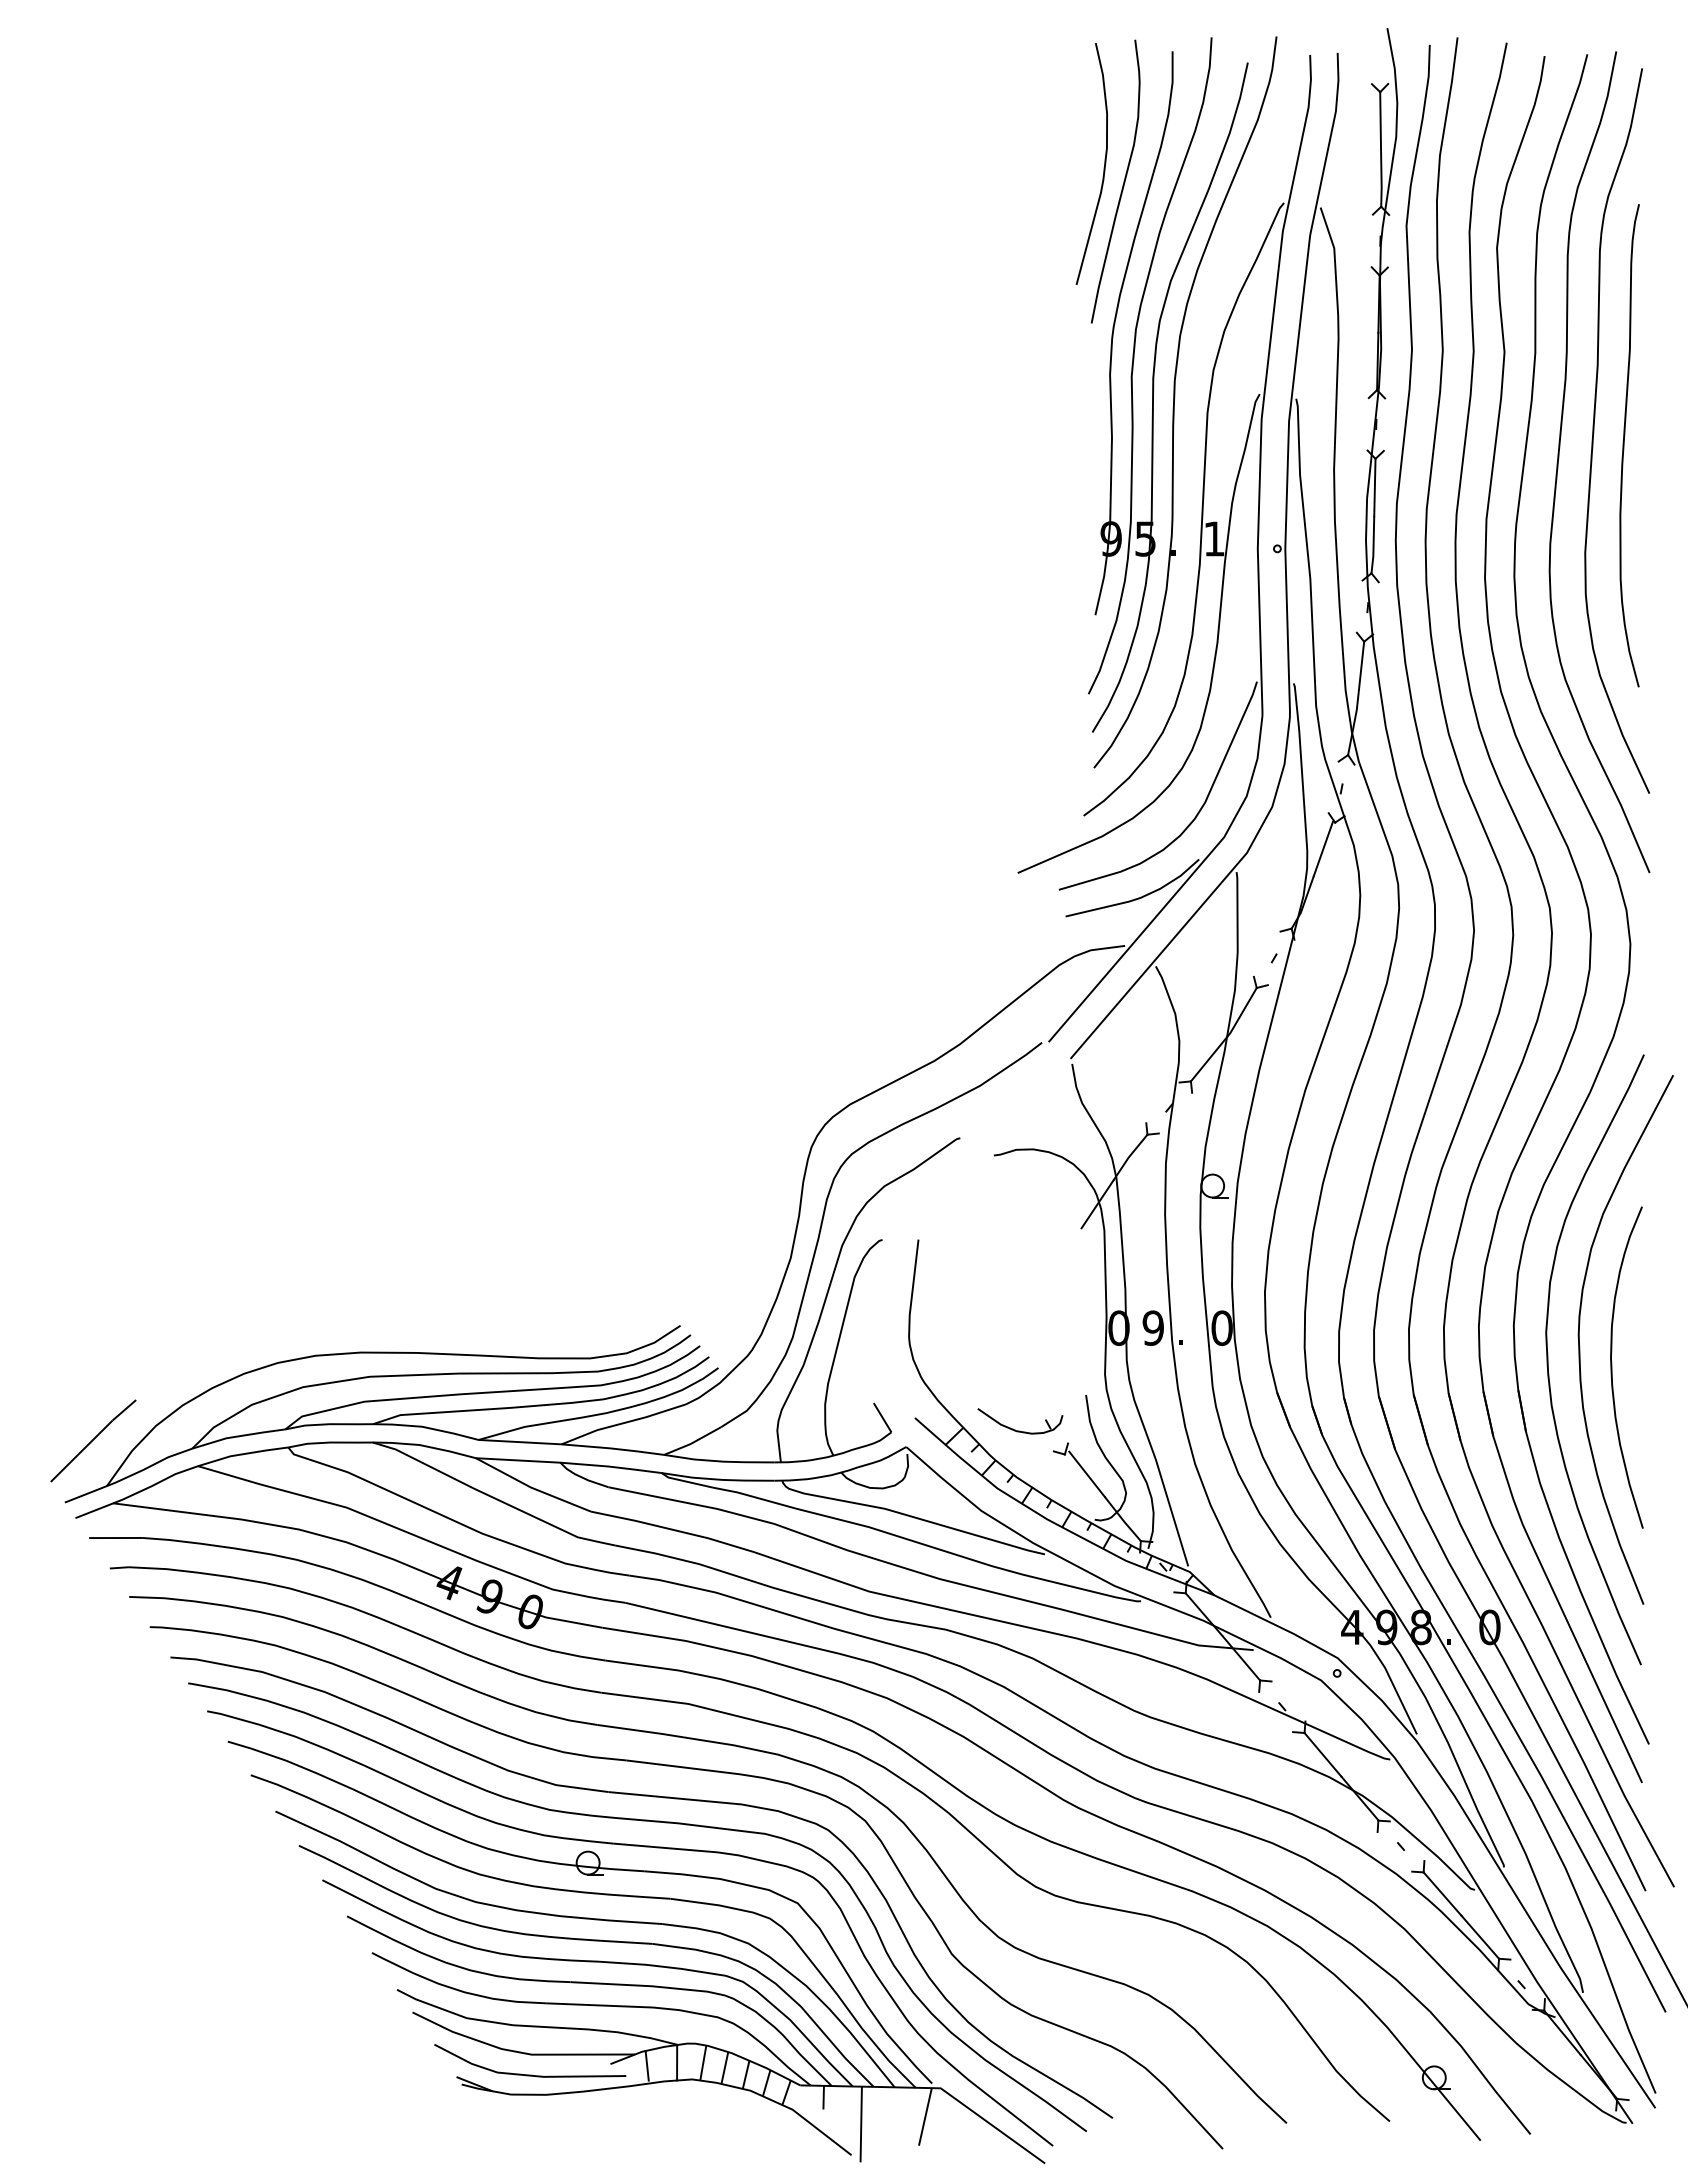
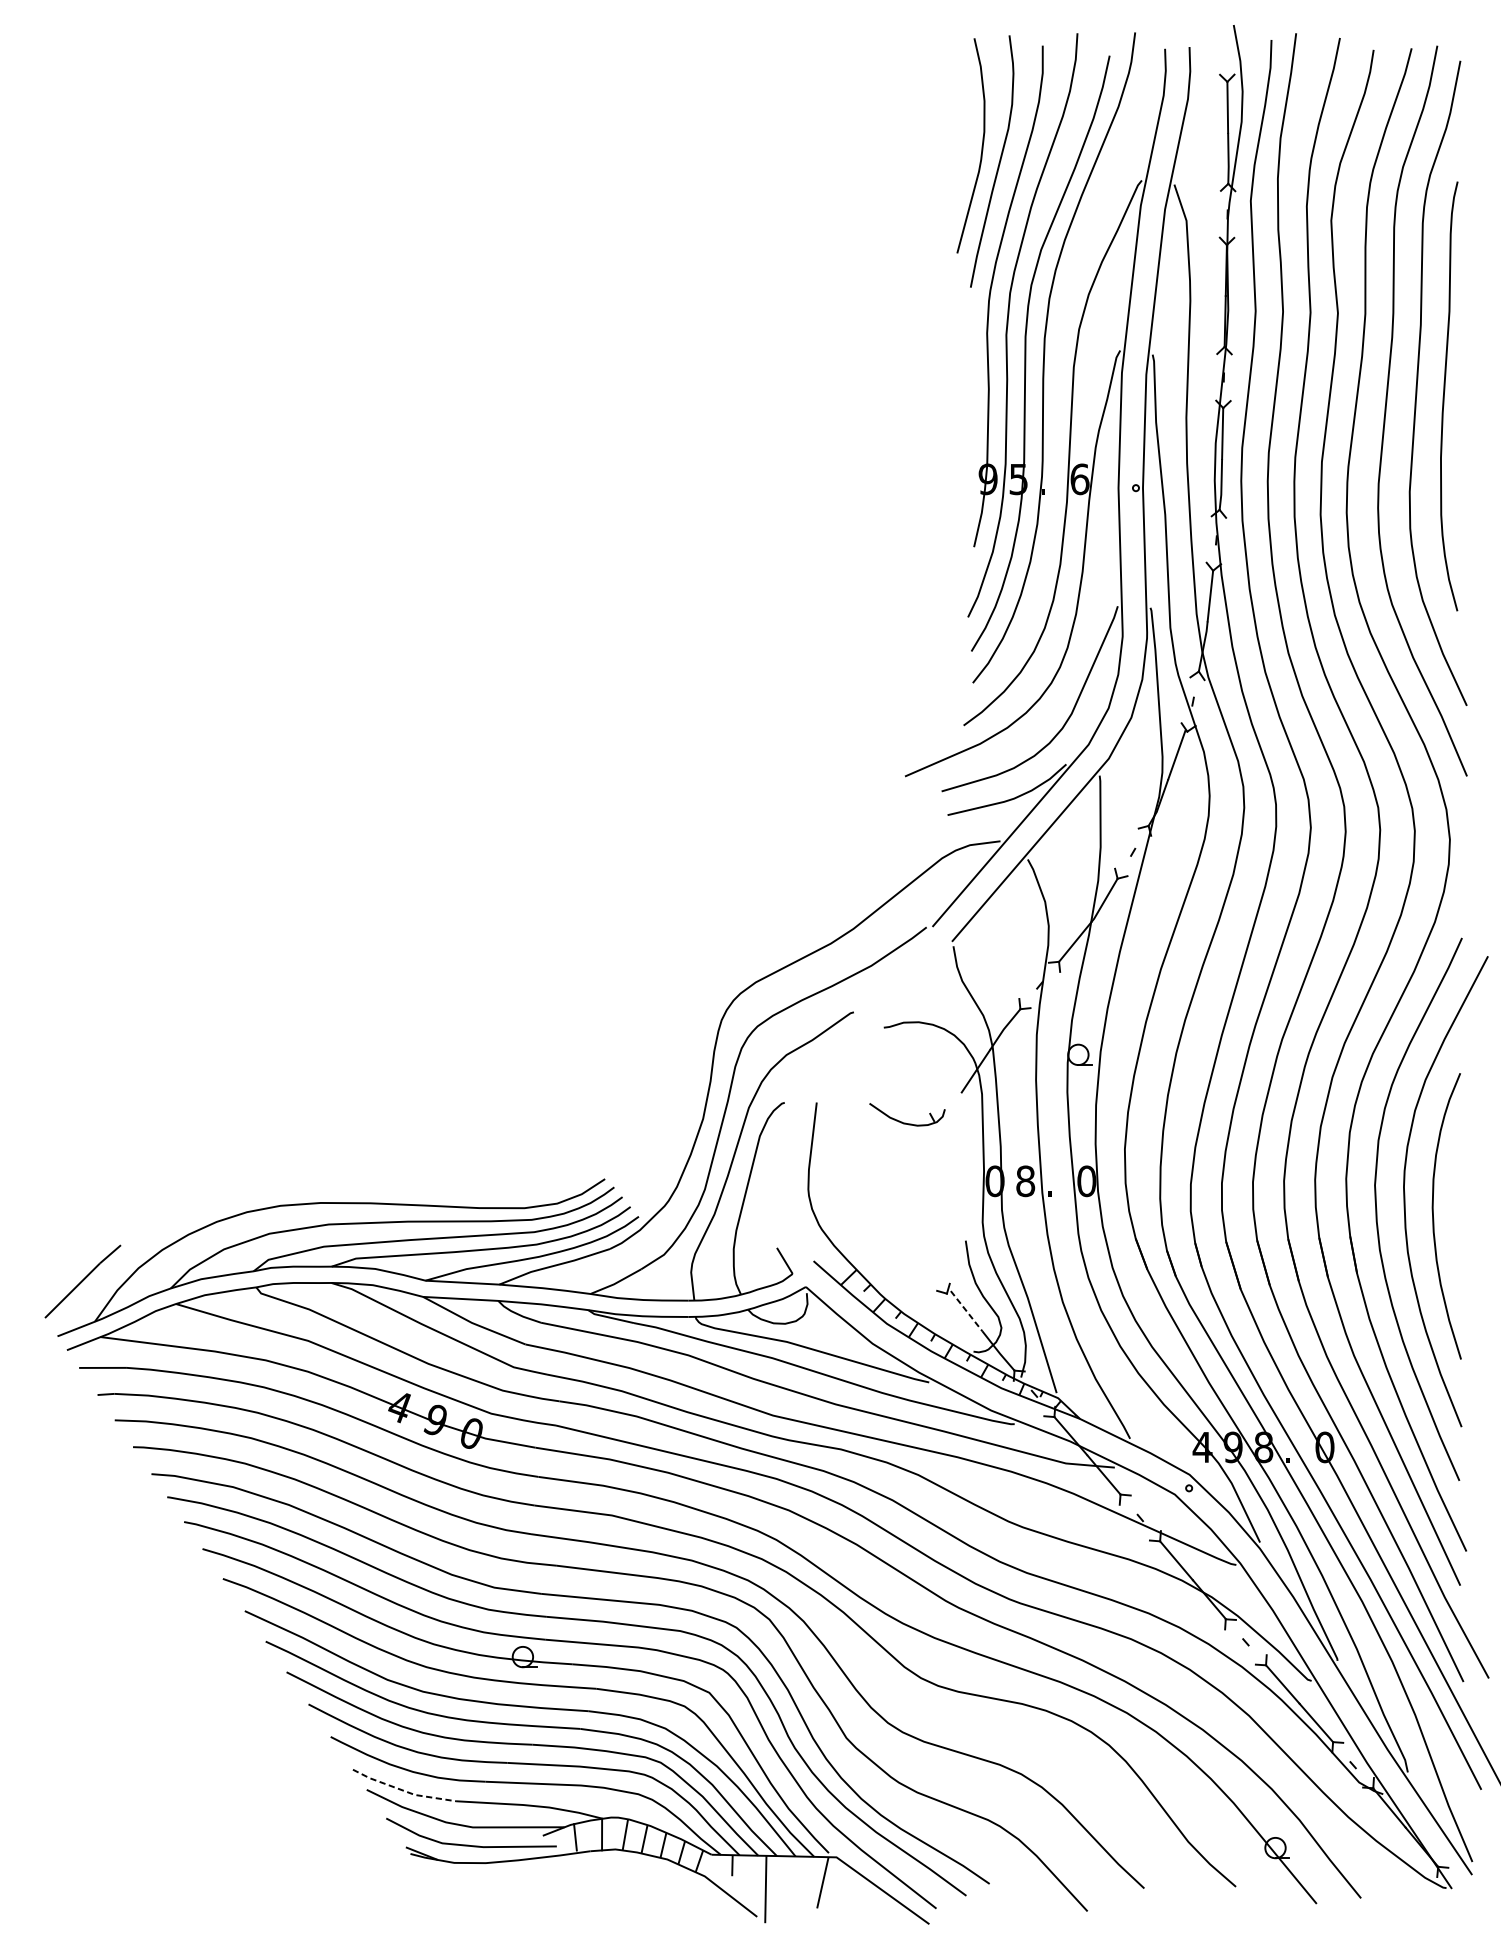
text: (1214, 538) -> (1080, 478), 1 -> 6
text: (1152, 1327) -> (1024, 1180), 9 -> 8
part: (1020, 1430) -> (907, 1122), moved
line: (1086, 1474) -> (966, 1311), solid -> dashed
line: (452, 2013) -> (402, 1790), solid -> dashed

